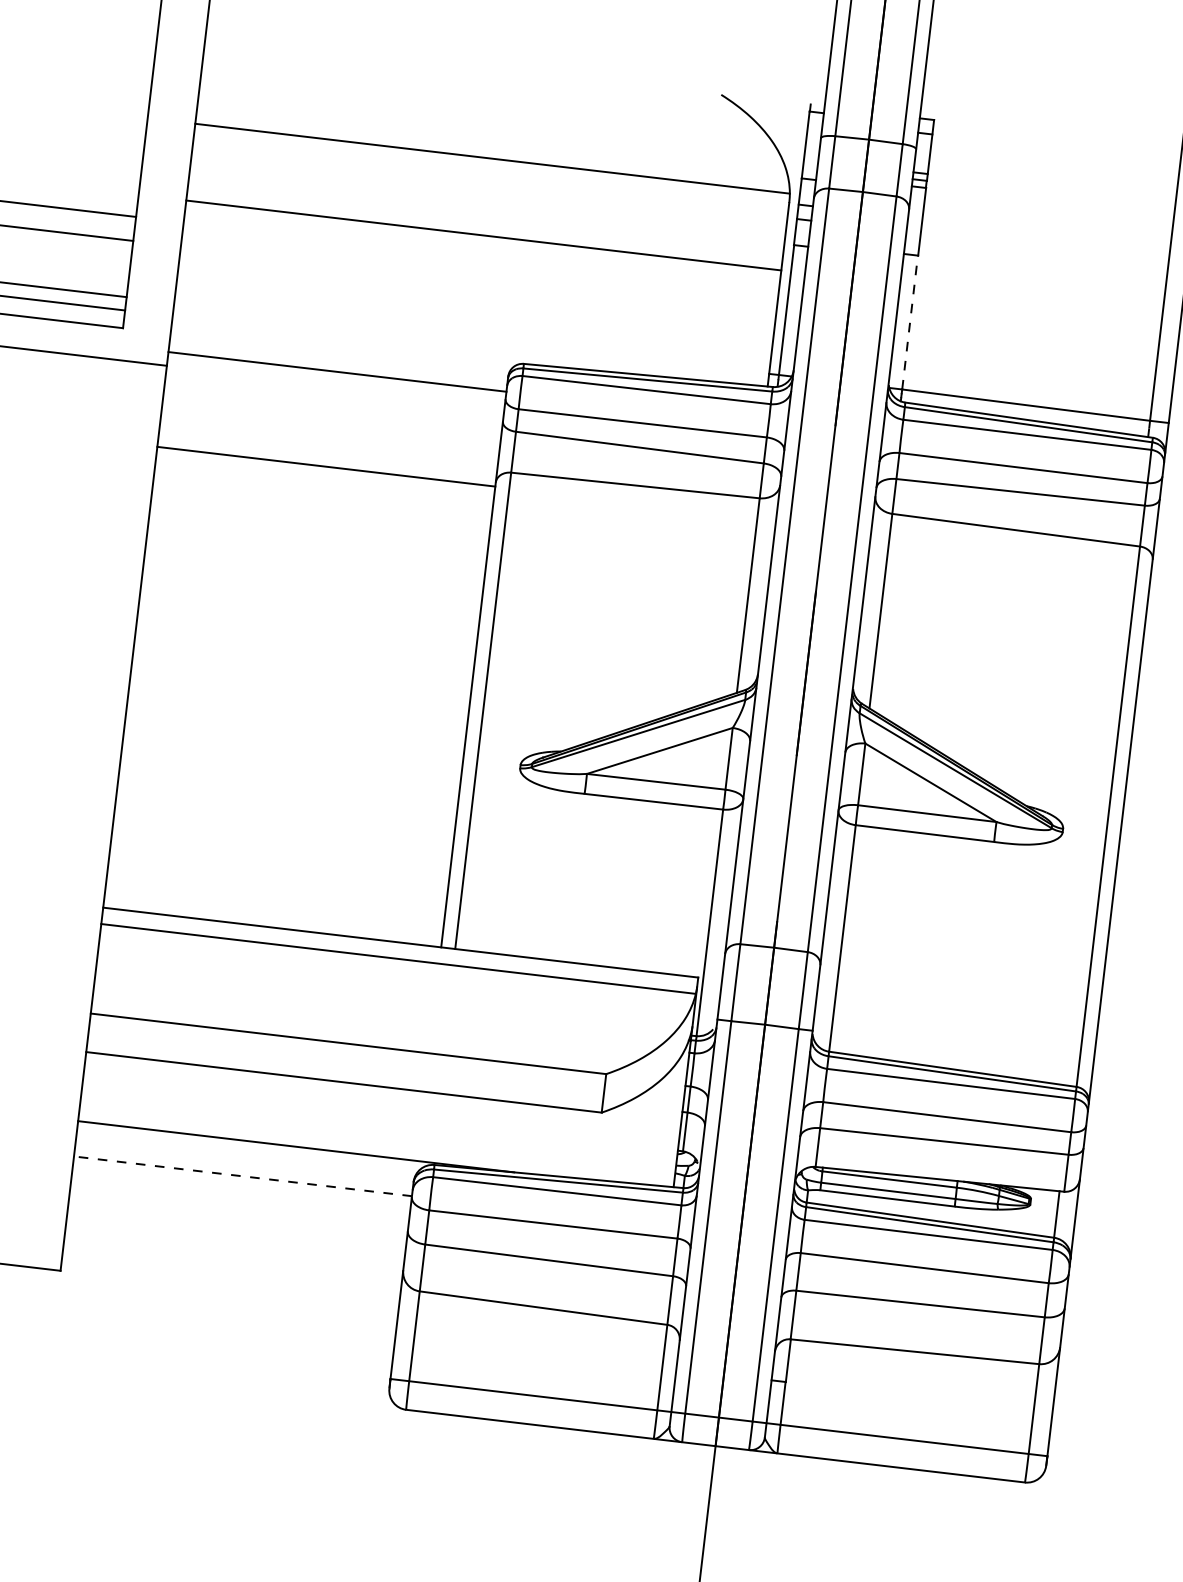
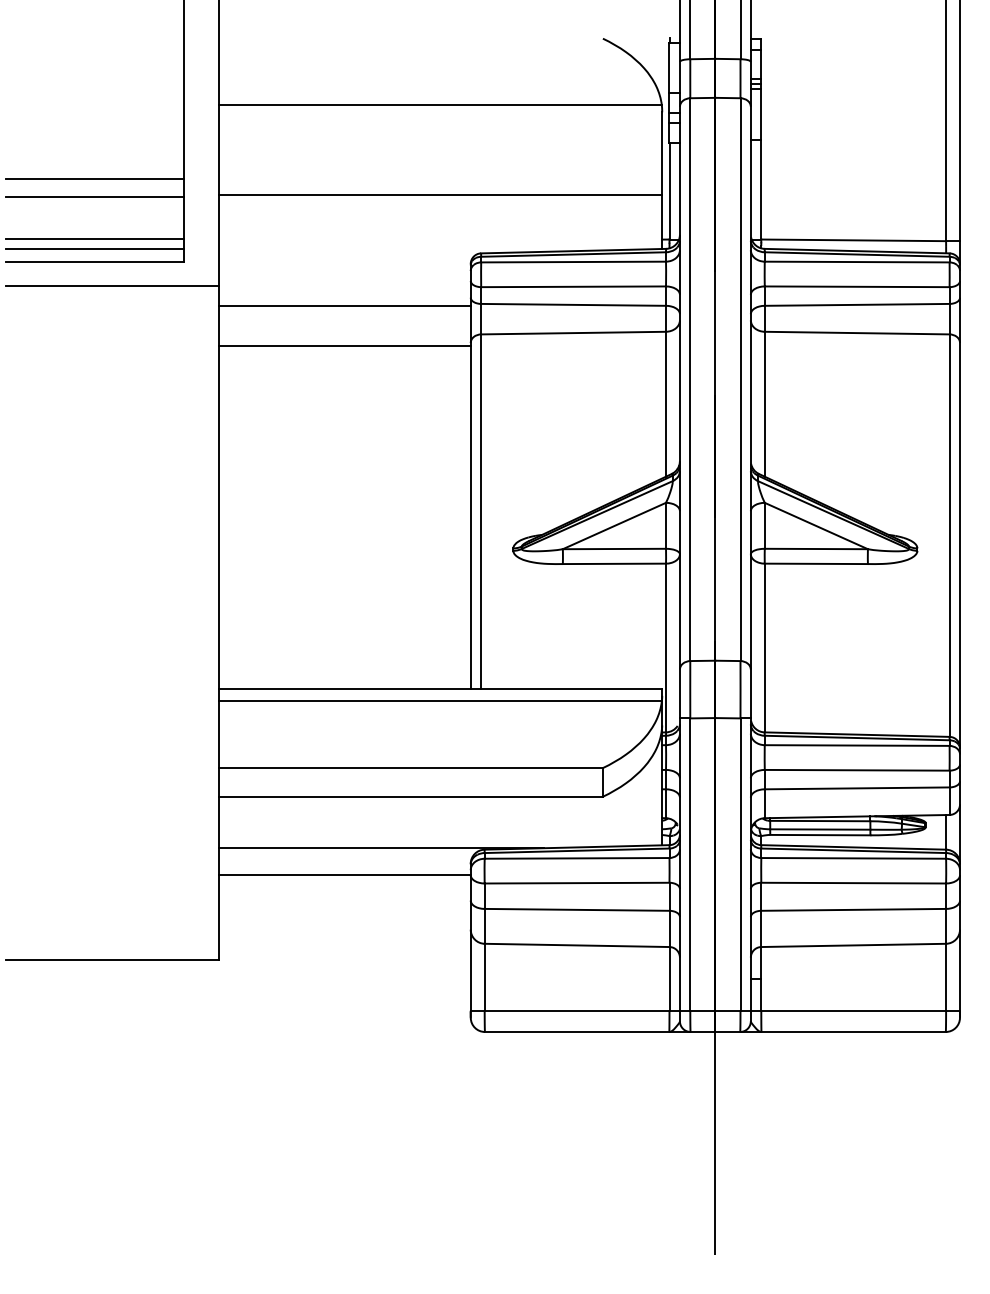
line: (483, 235) -> (440, 194), moved
line: (910, 322) -> (761, 189), dashed -> solid
line: (336, 372) -> (344, 306), moved
line: (242, 1176) -> (344, 874), dashed -> solid

